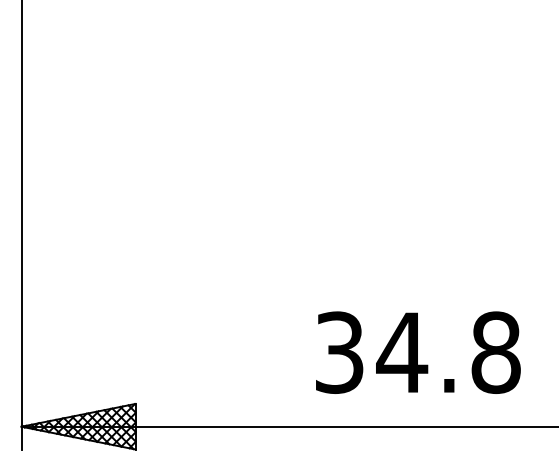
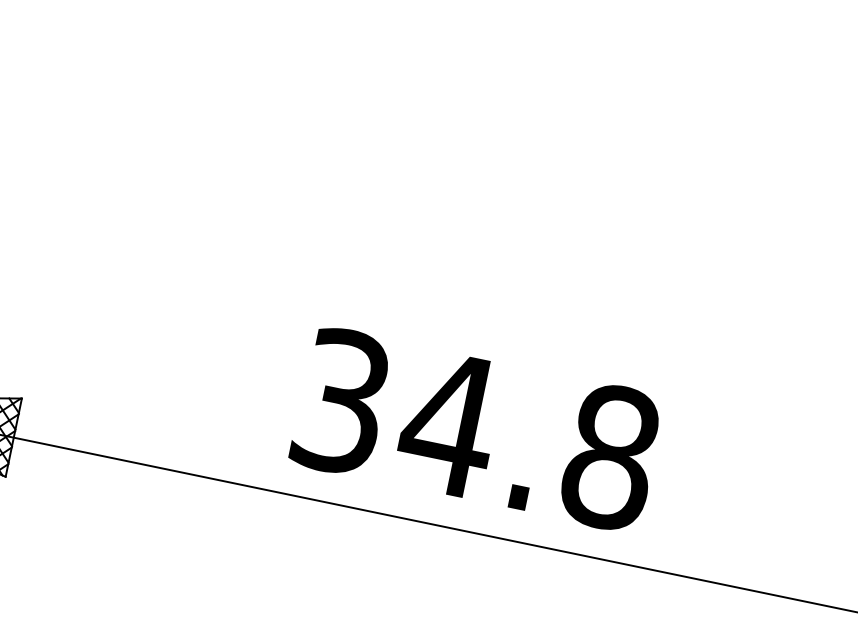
text: (418, 352) -> (477, 429), moved

